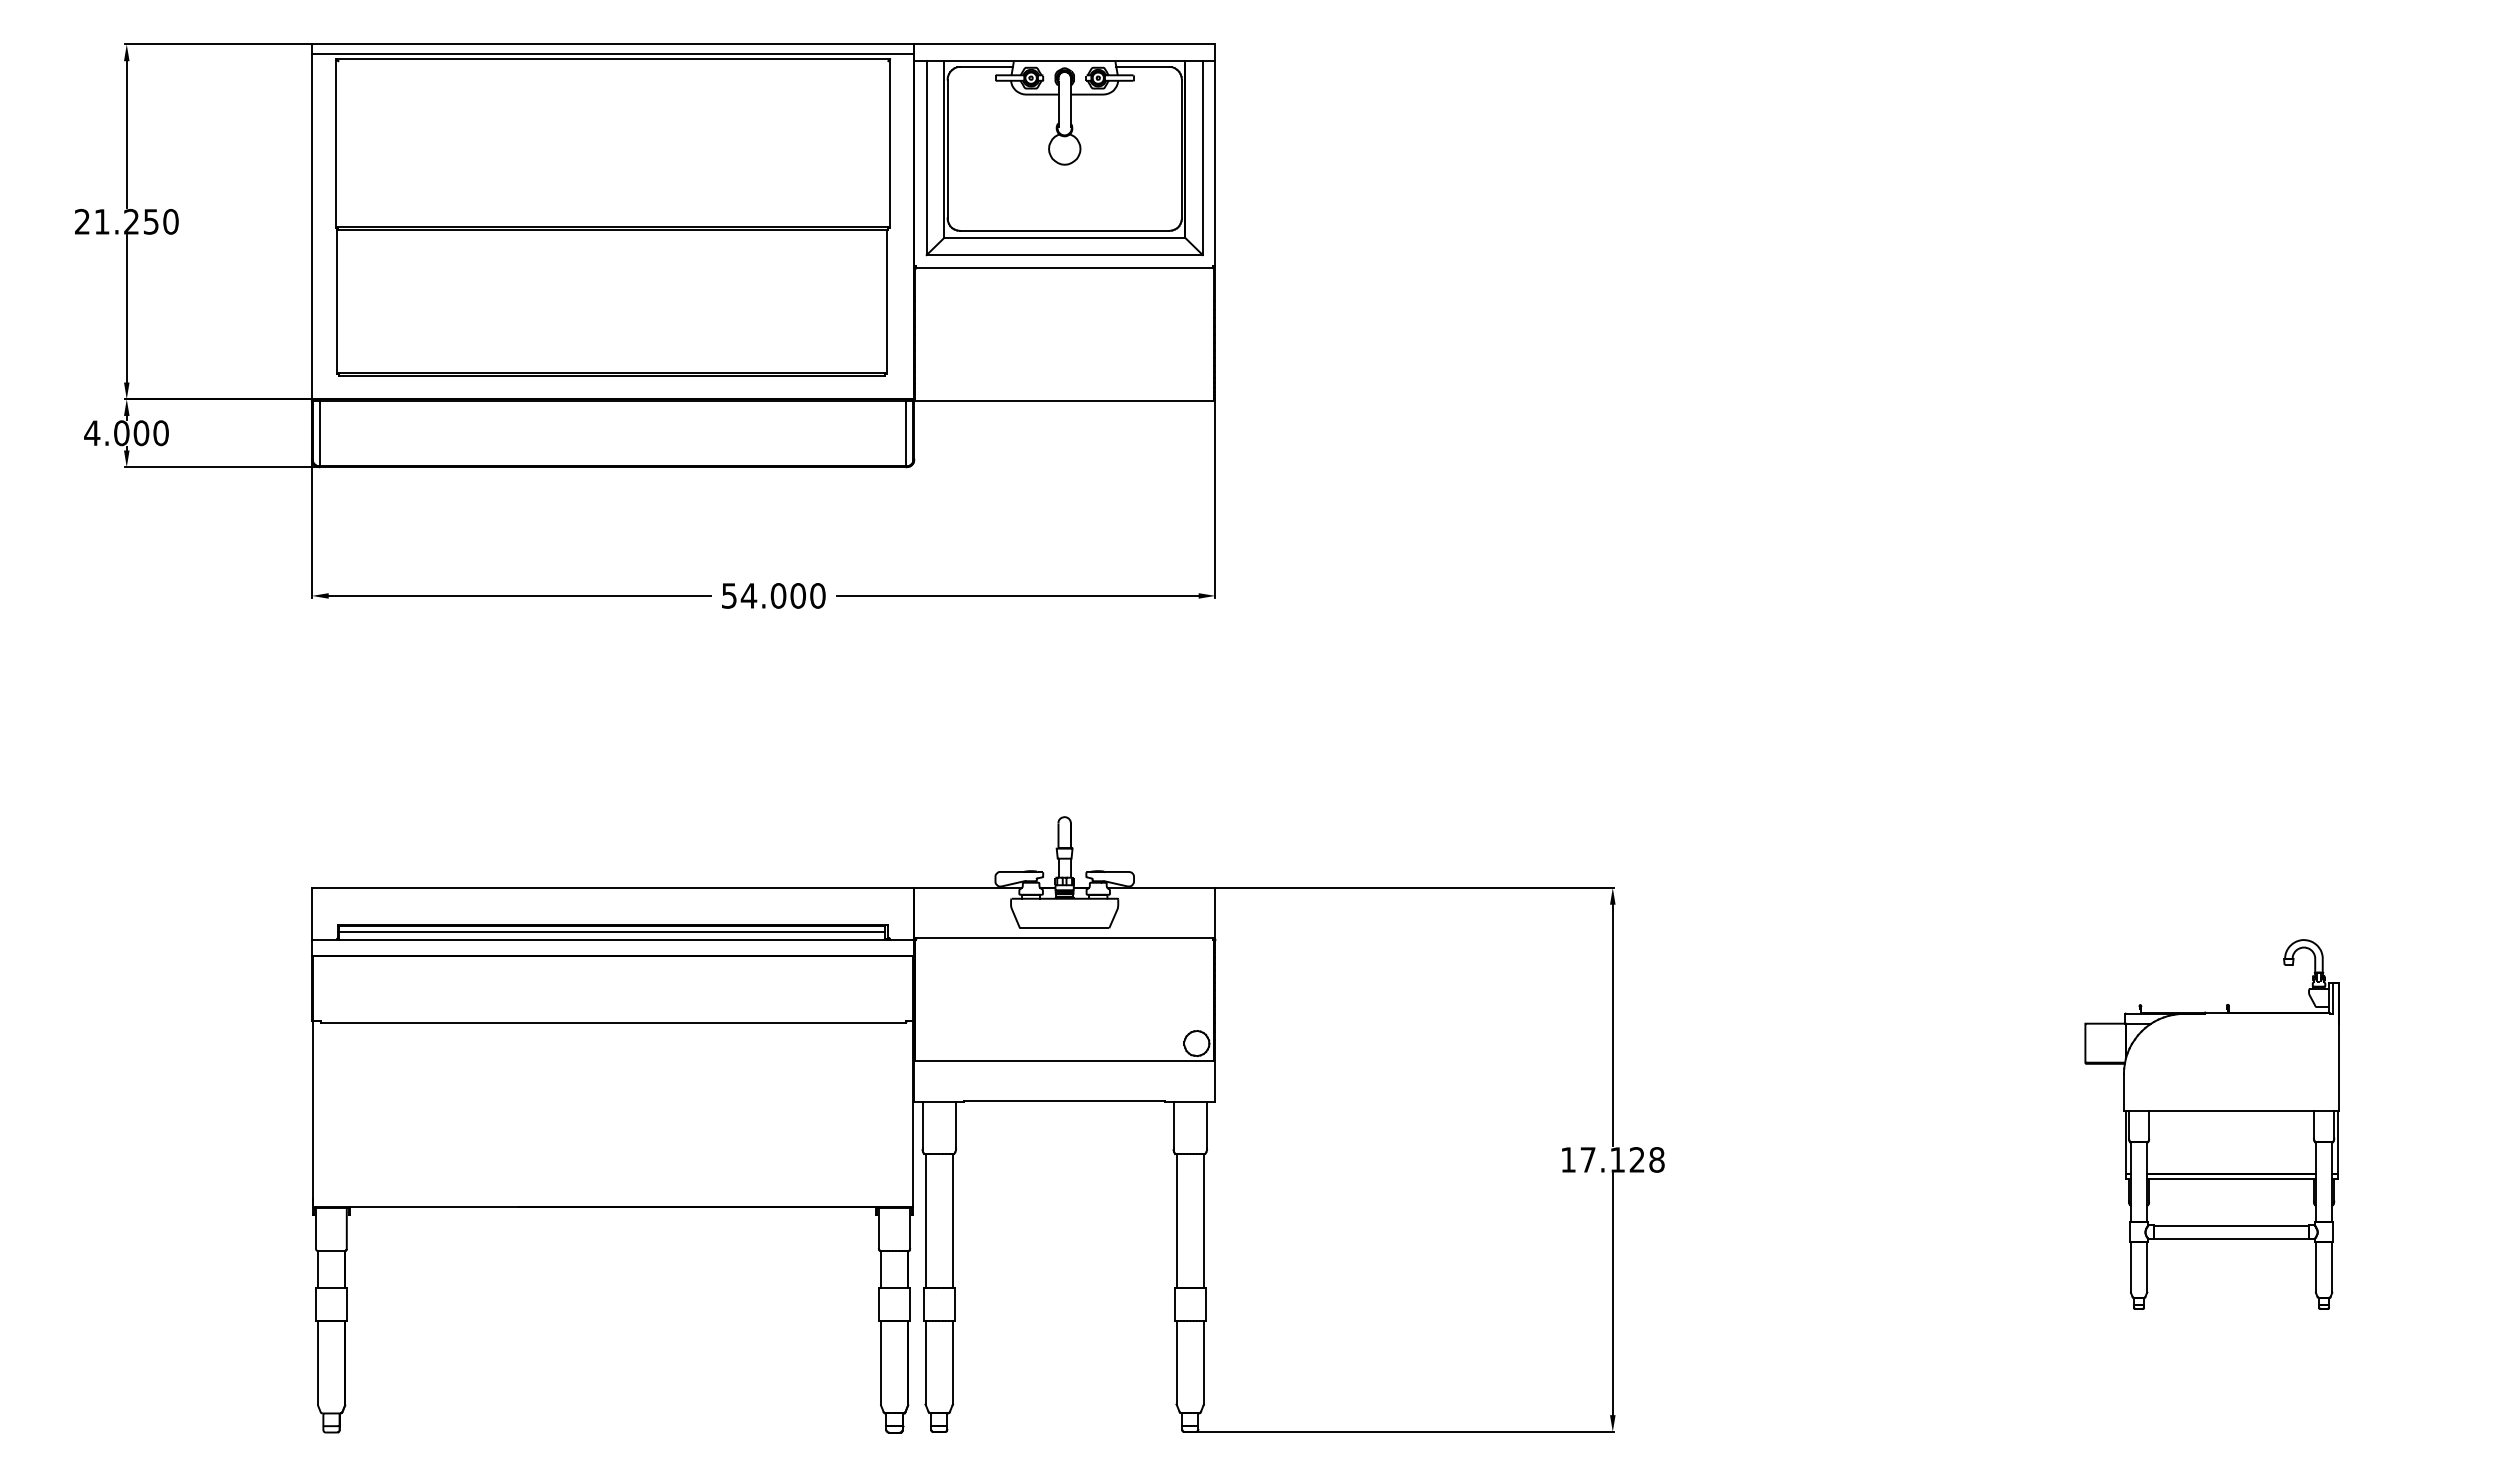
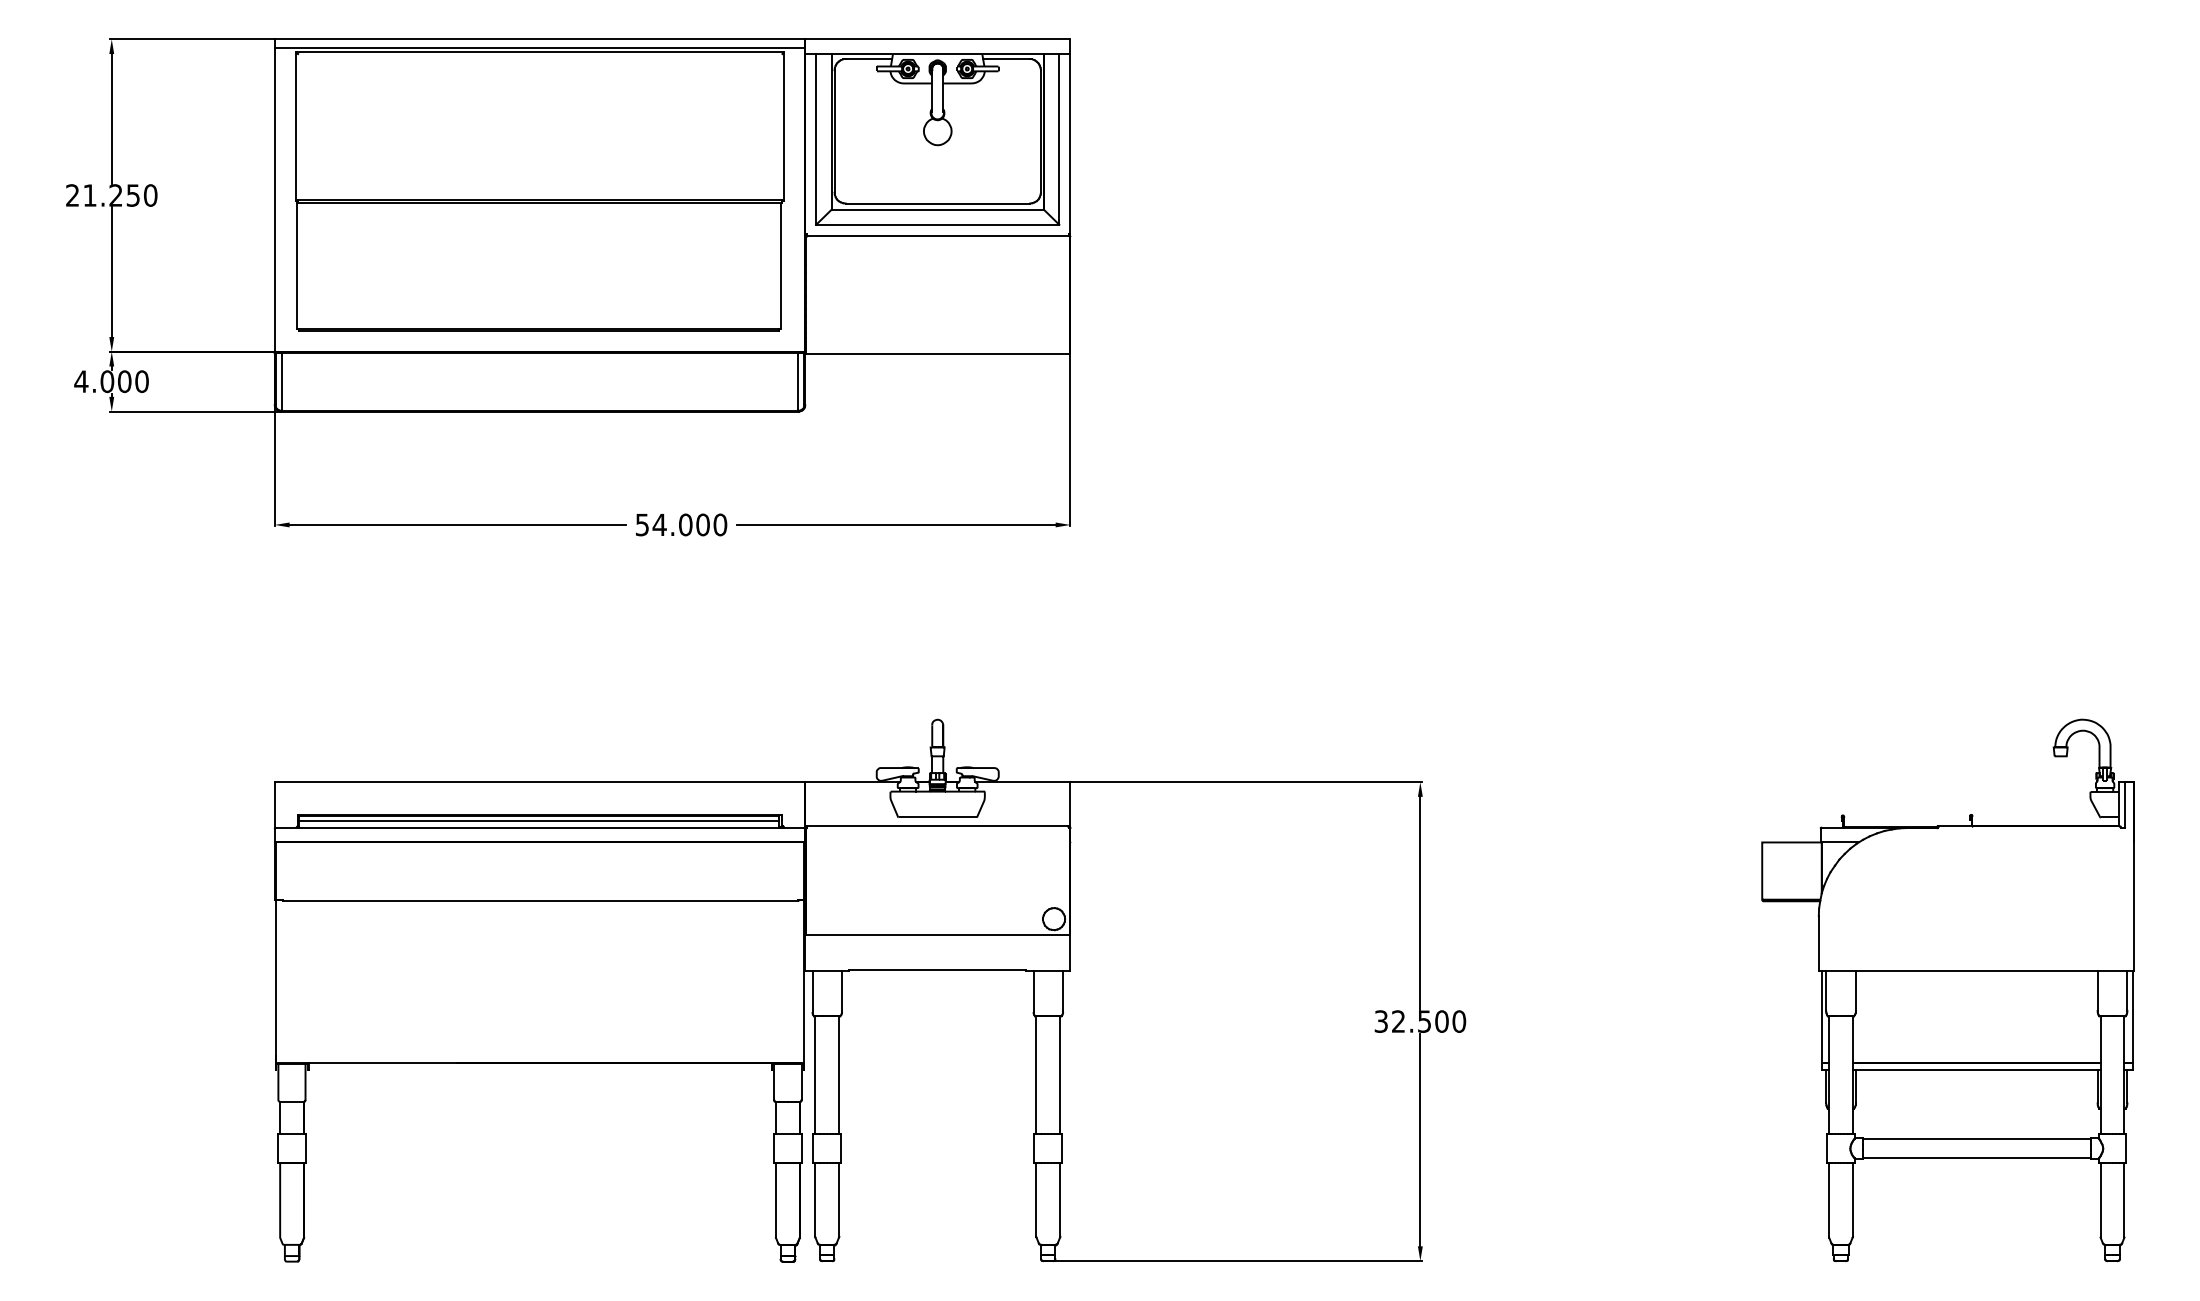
part: (2211, 1124) -> (1947, 990), size x1.67
text: (1612, 1159) -> (1420, 1021), 17.128 -> 32.500

